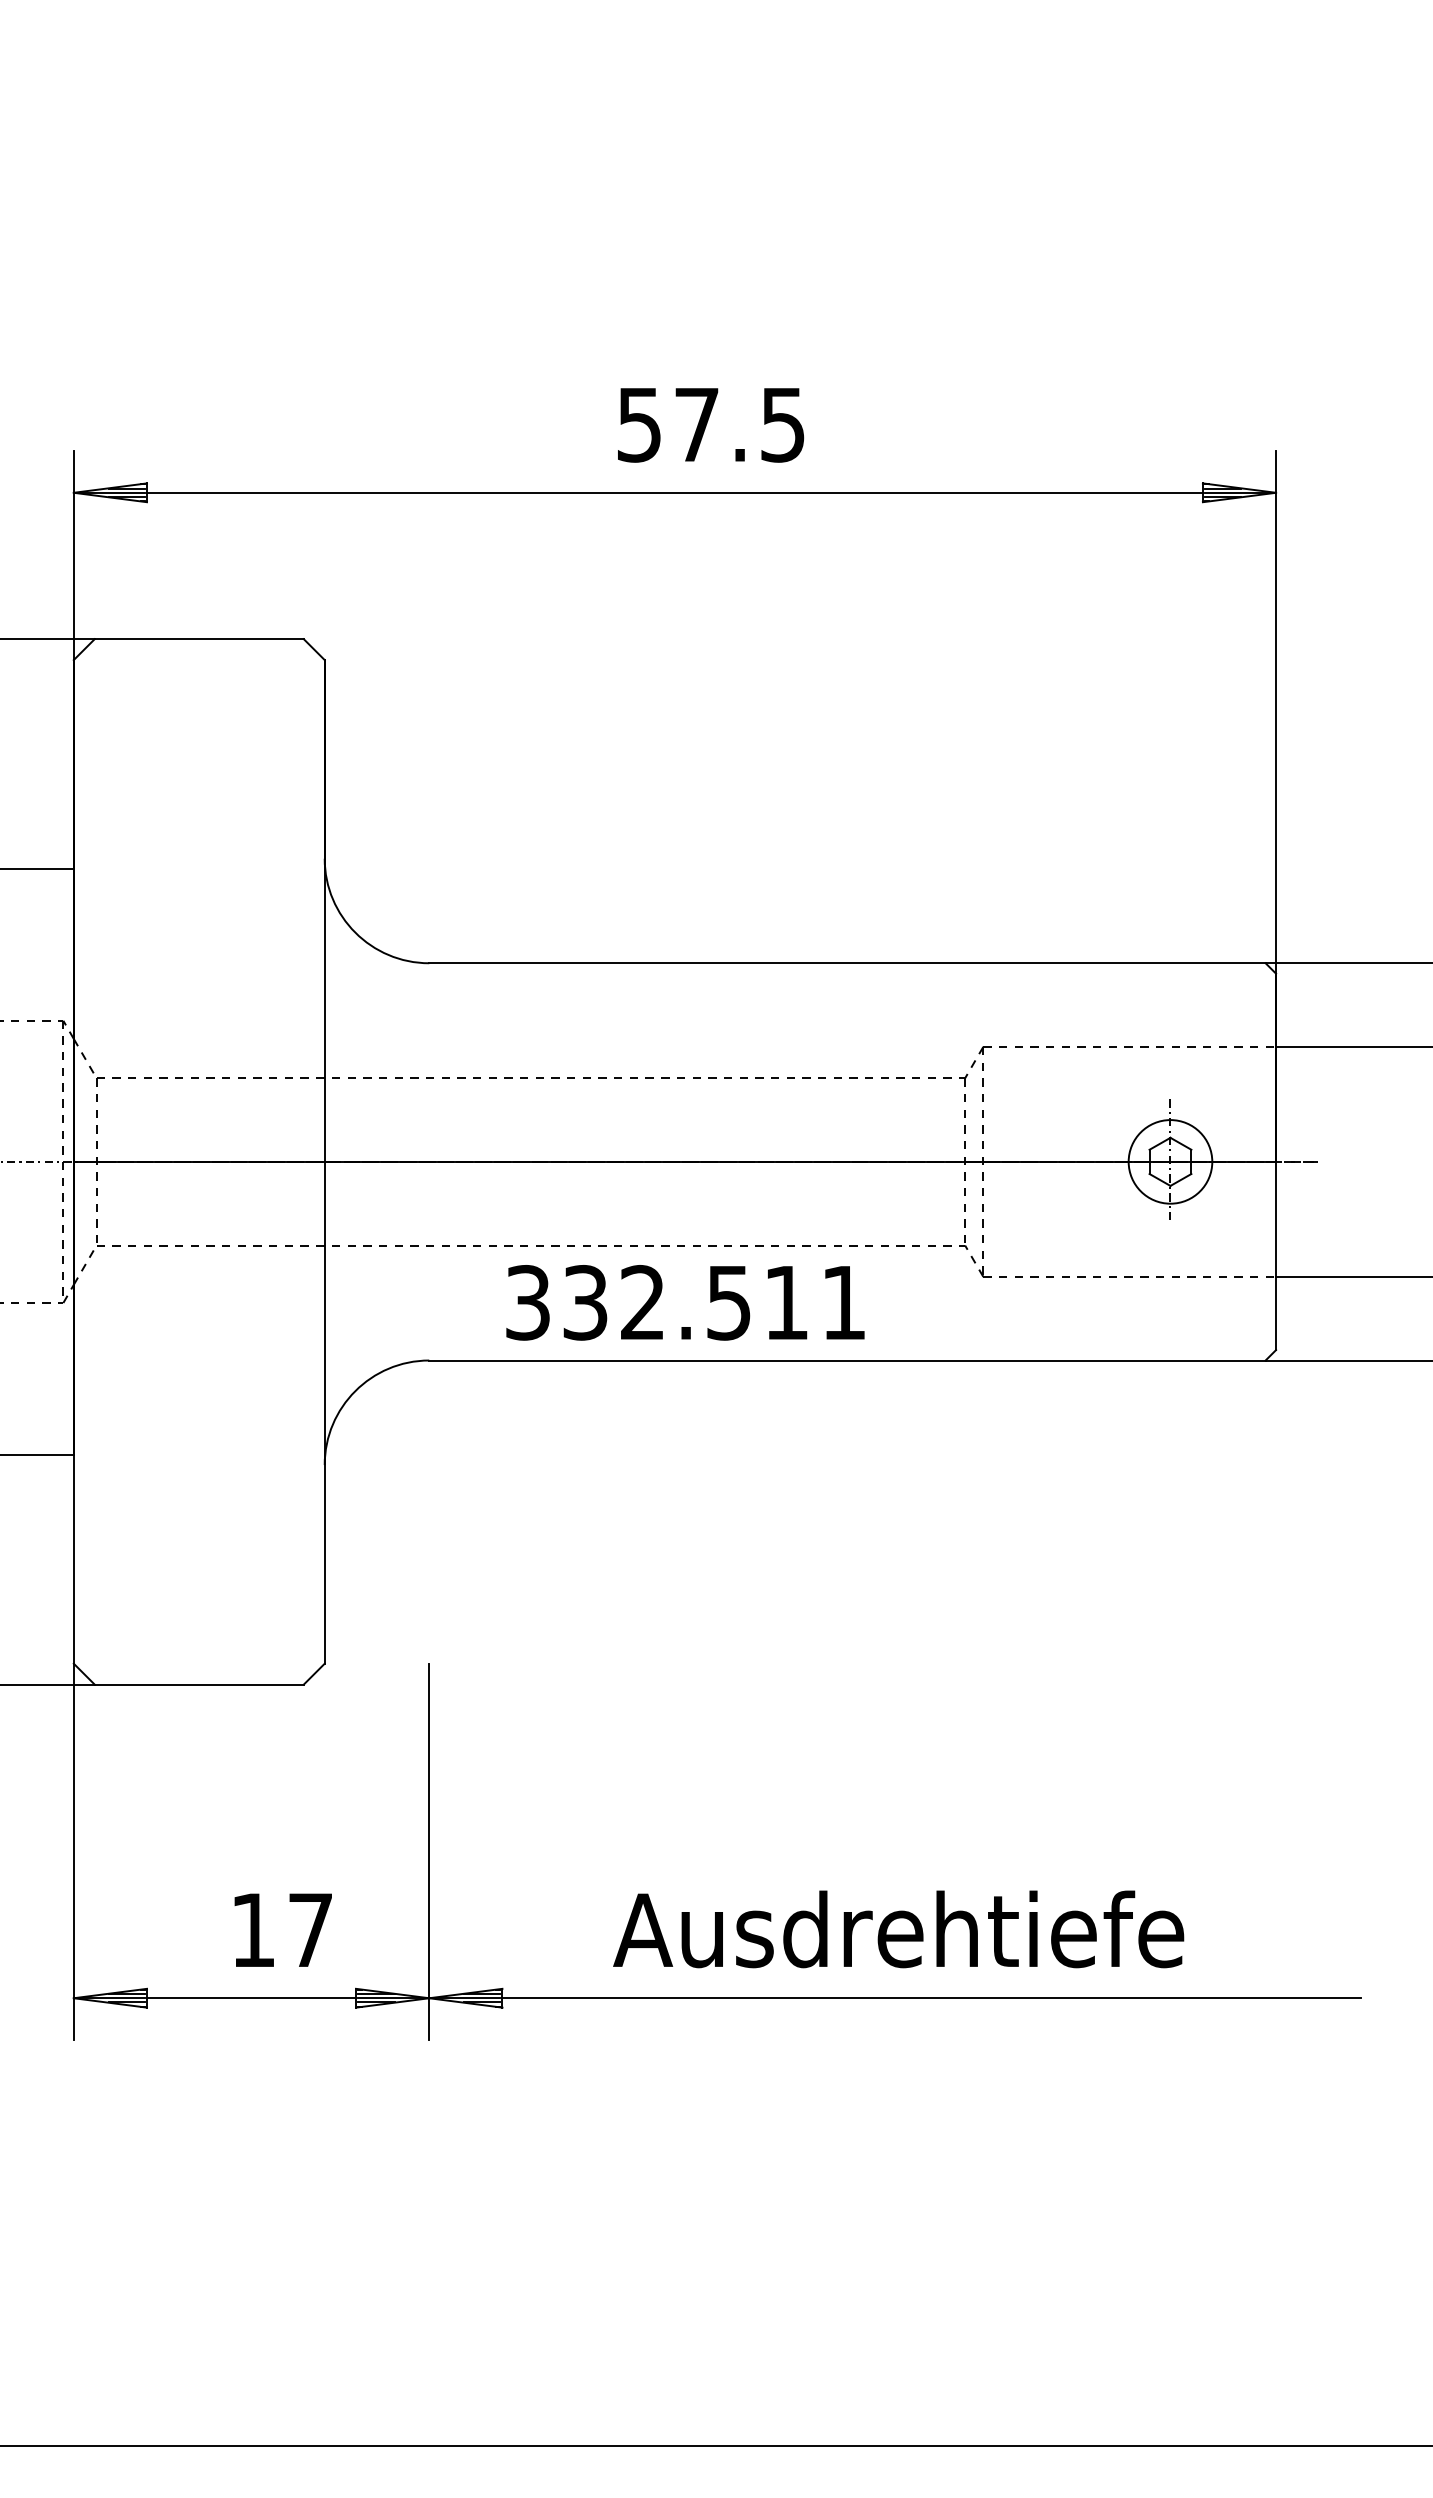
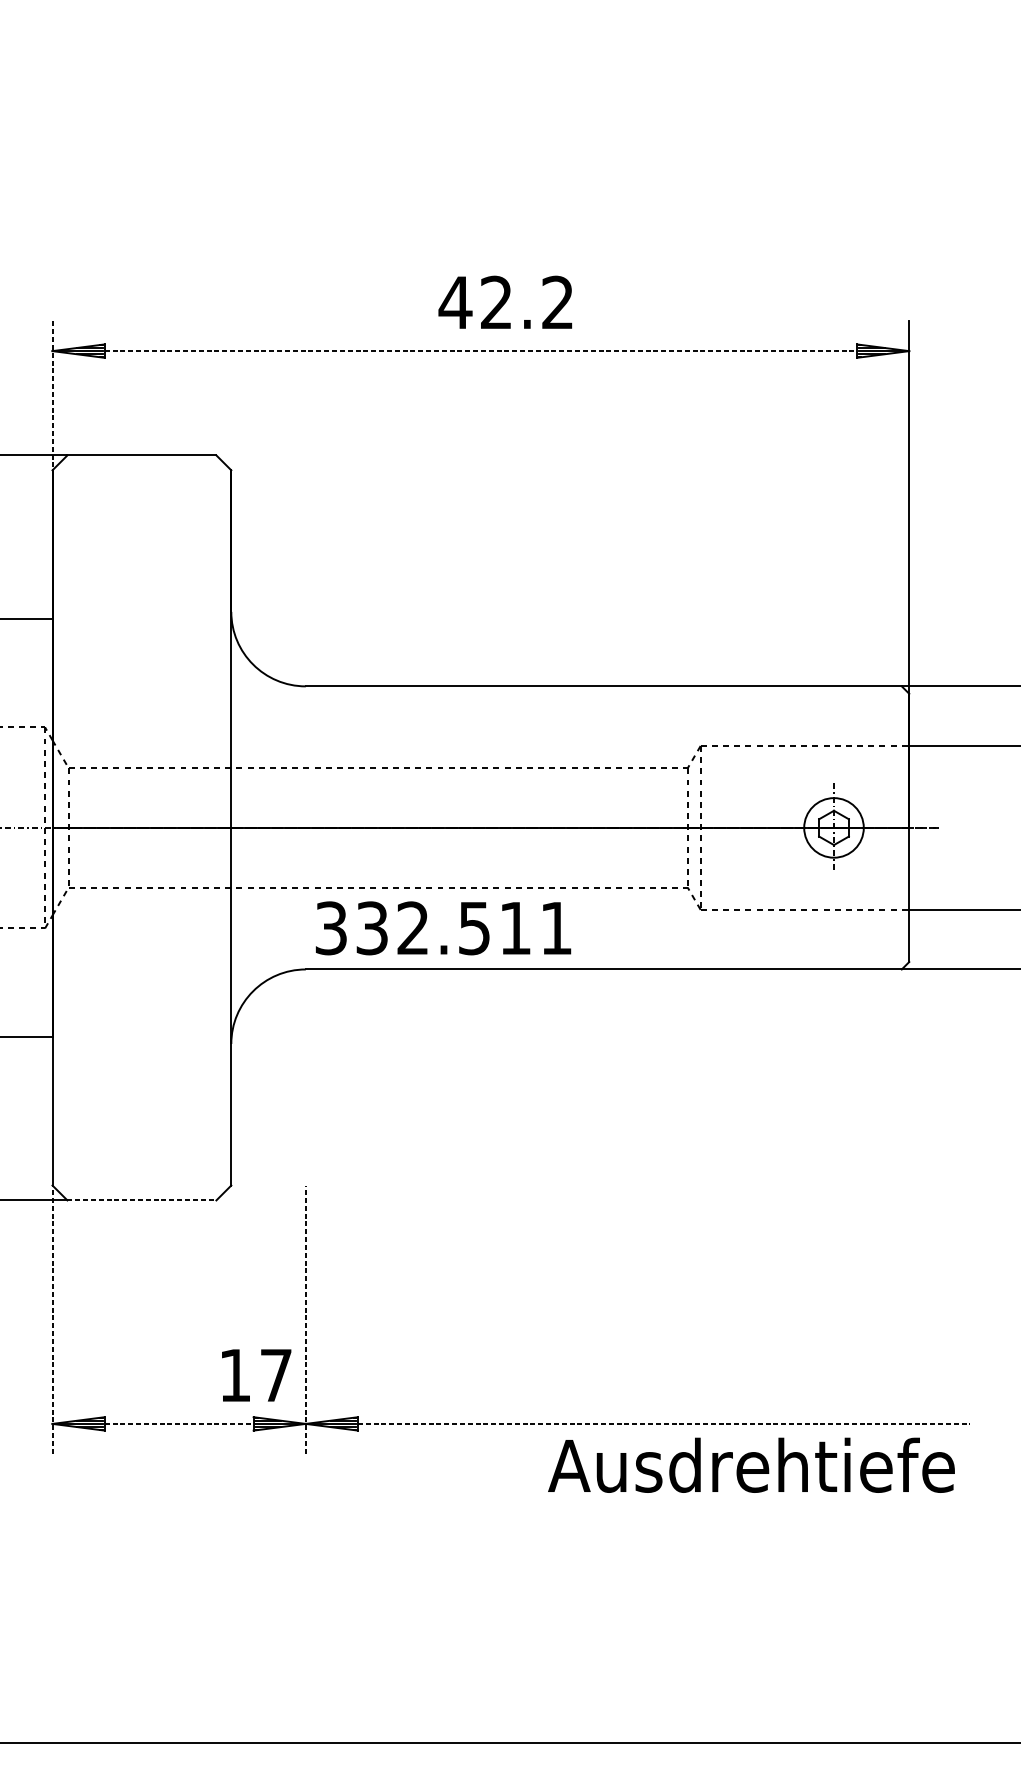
text: (709, 424) -> (505, 302), 57.5 -> 42.2
line: (674, 492) -> (480, 350), solid -> dashed
line: (73, 555) -> (52, 395), solid -> dashed
text: (685, 1302) -> (443, 928), moved
line: (199, 1684) -> (142, 1200), solid -> dashed
line: (73, 1851) -> (52, 1319), solid -> dashed
line: (429, 1851) -> (305, 1319), solid -> dashed
text: (282, 1929) -> (256, 1374), moved
text: (898, 1929) -> (751, 1465), moved
line: (251, 1998) -> (179, 1424), solid -> dashed
line: (932, 1998) -> (664, 1424), solid -> dashed

